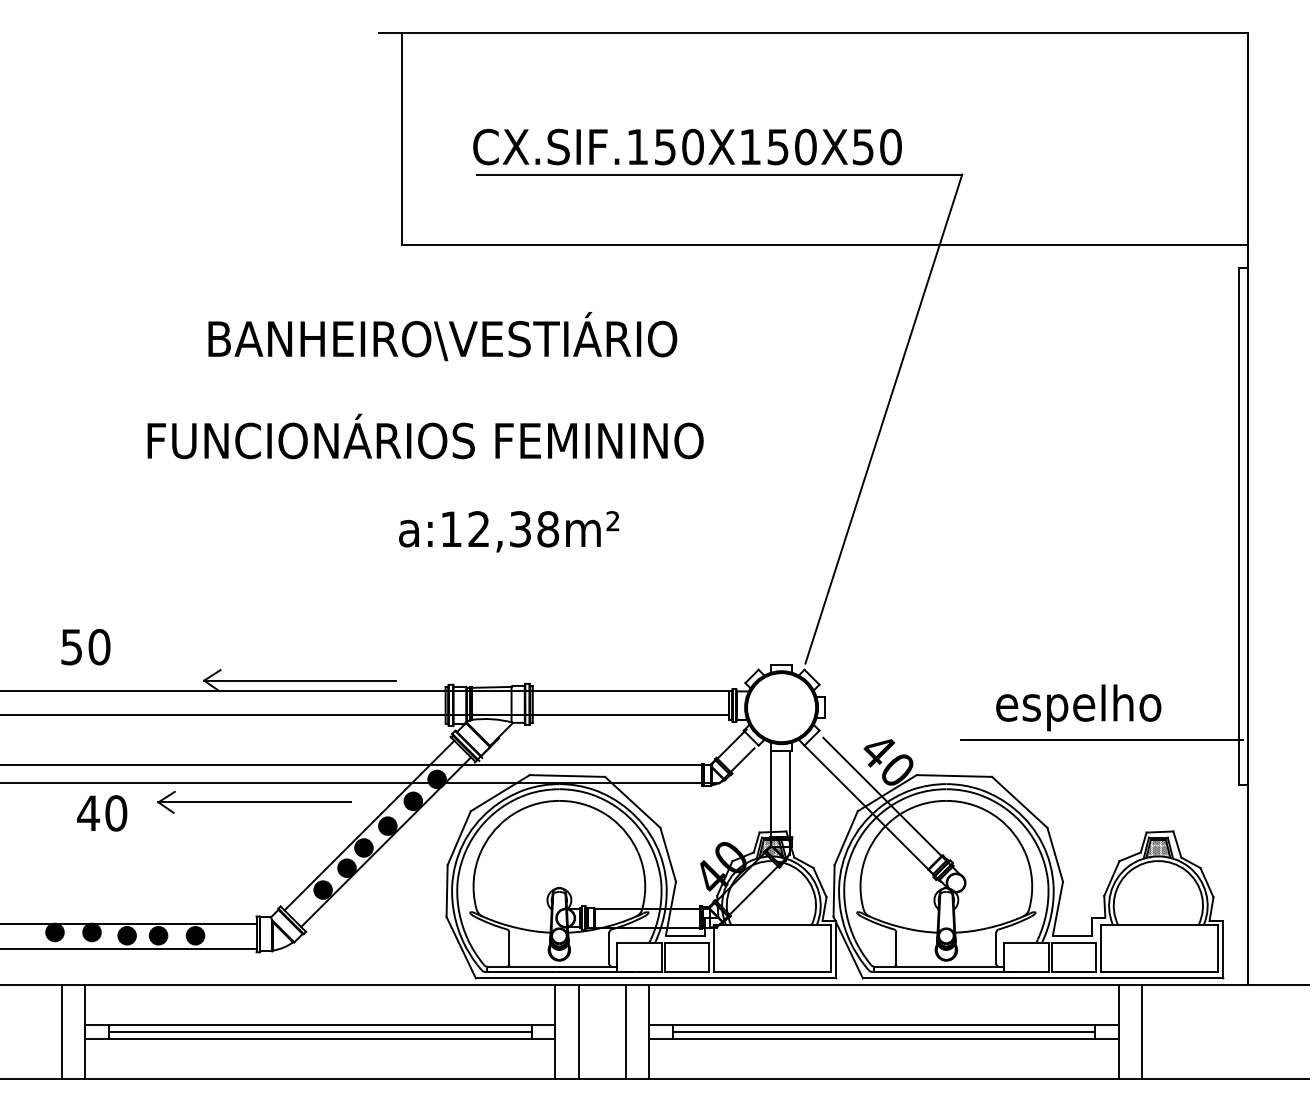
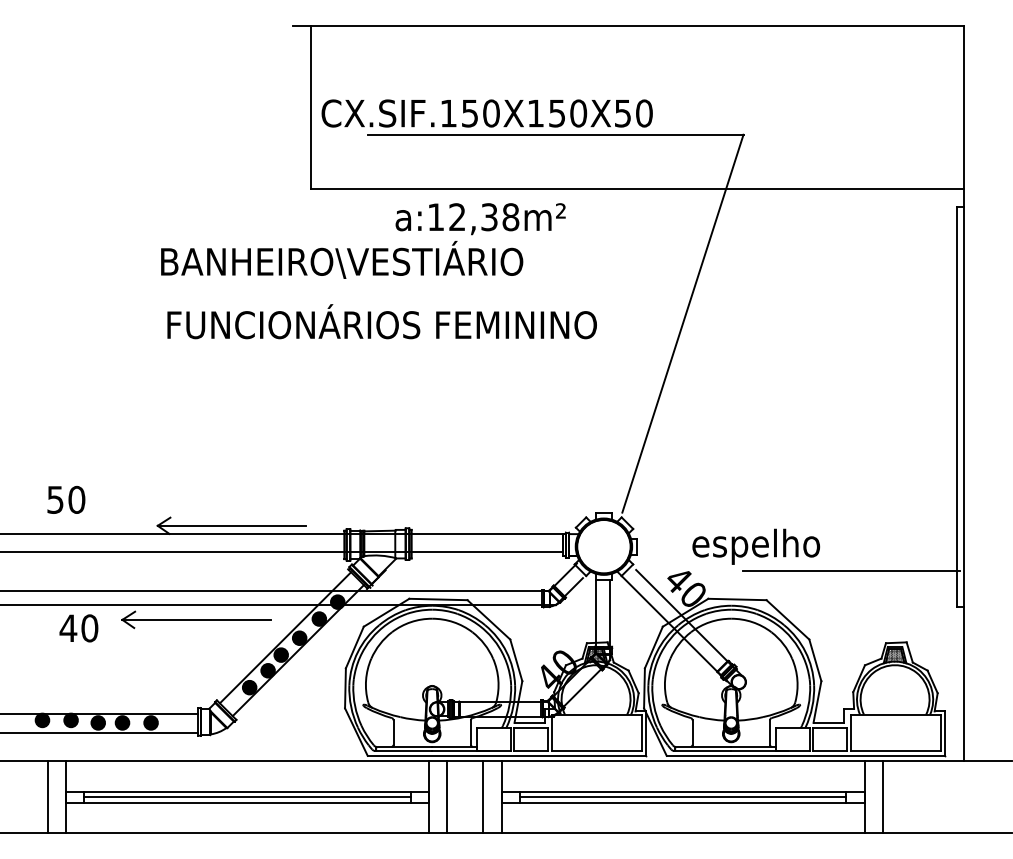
text: (687, 146) -> (487, 113), moved
text: (425, 436) -> (382, 321), moved
text: (509, 531) -> (481, 218), moved
text: (1078, 707) -> (756, 546), moved

